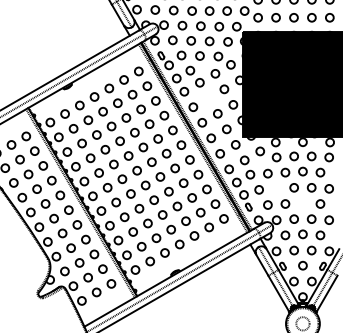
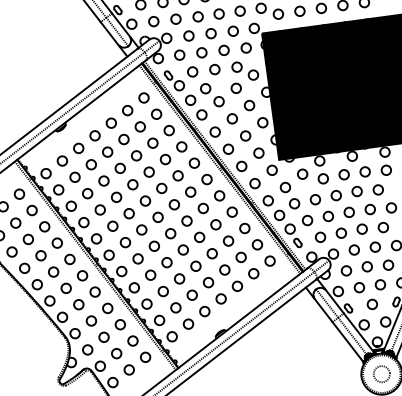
circle: (208, 98) -> (231, 119), added
circle: (276, 188) -> (328, 216), added
circle: (302, 202) -> (361, 228), added

